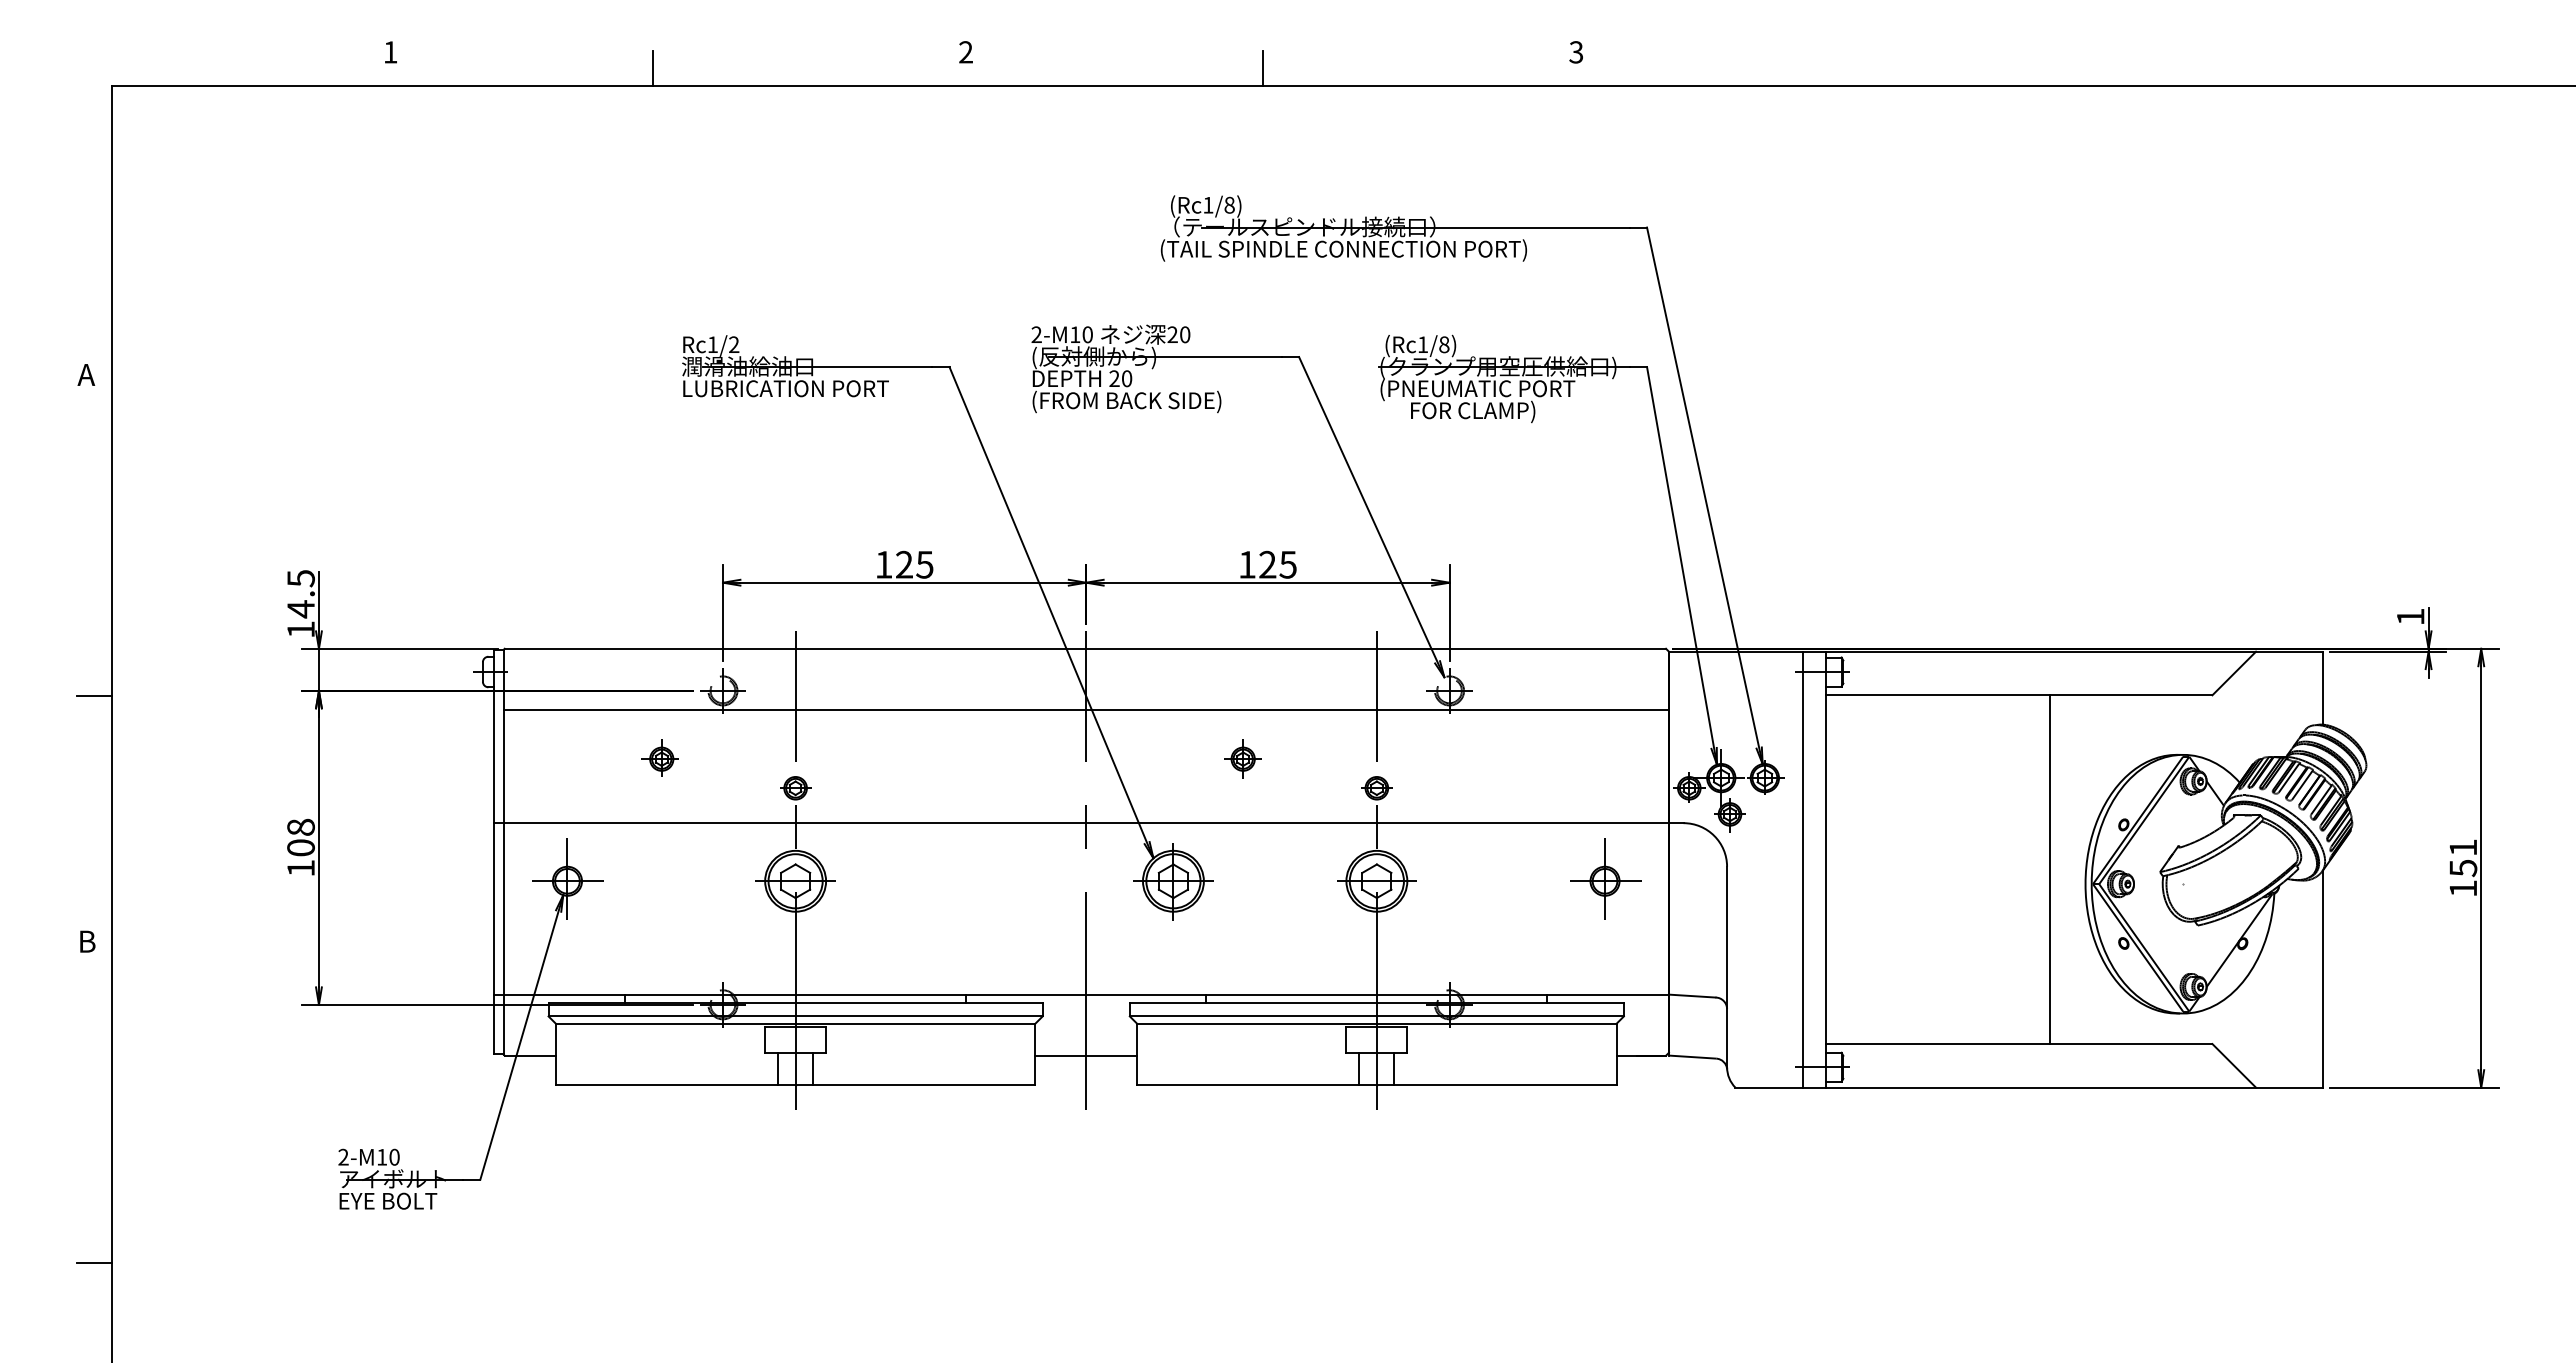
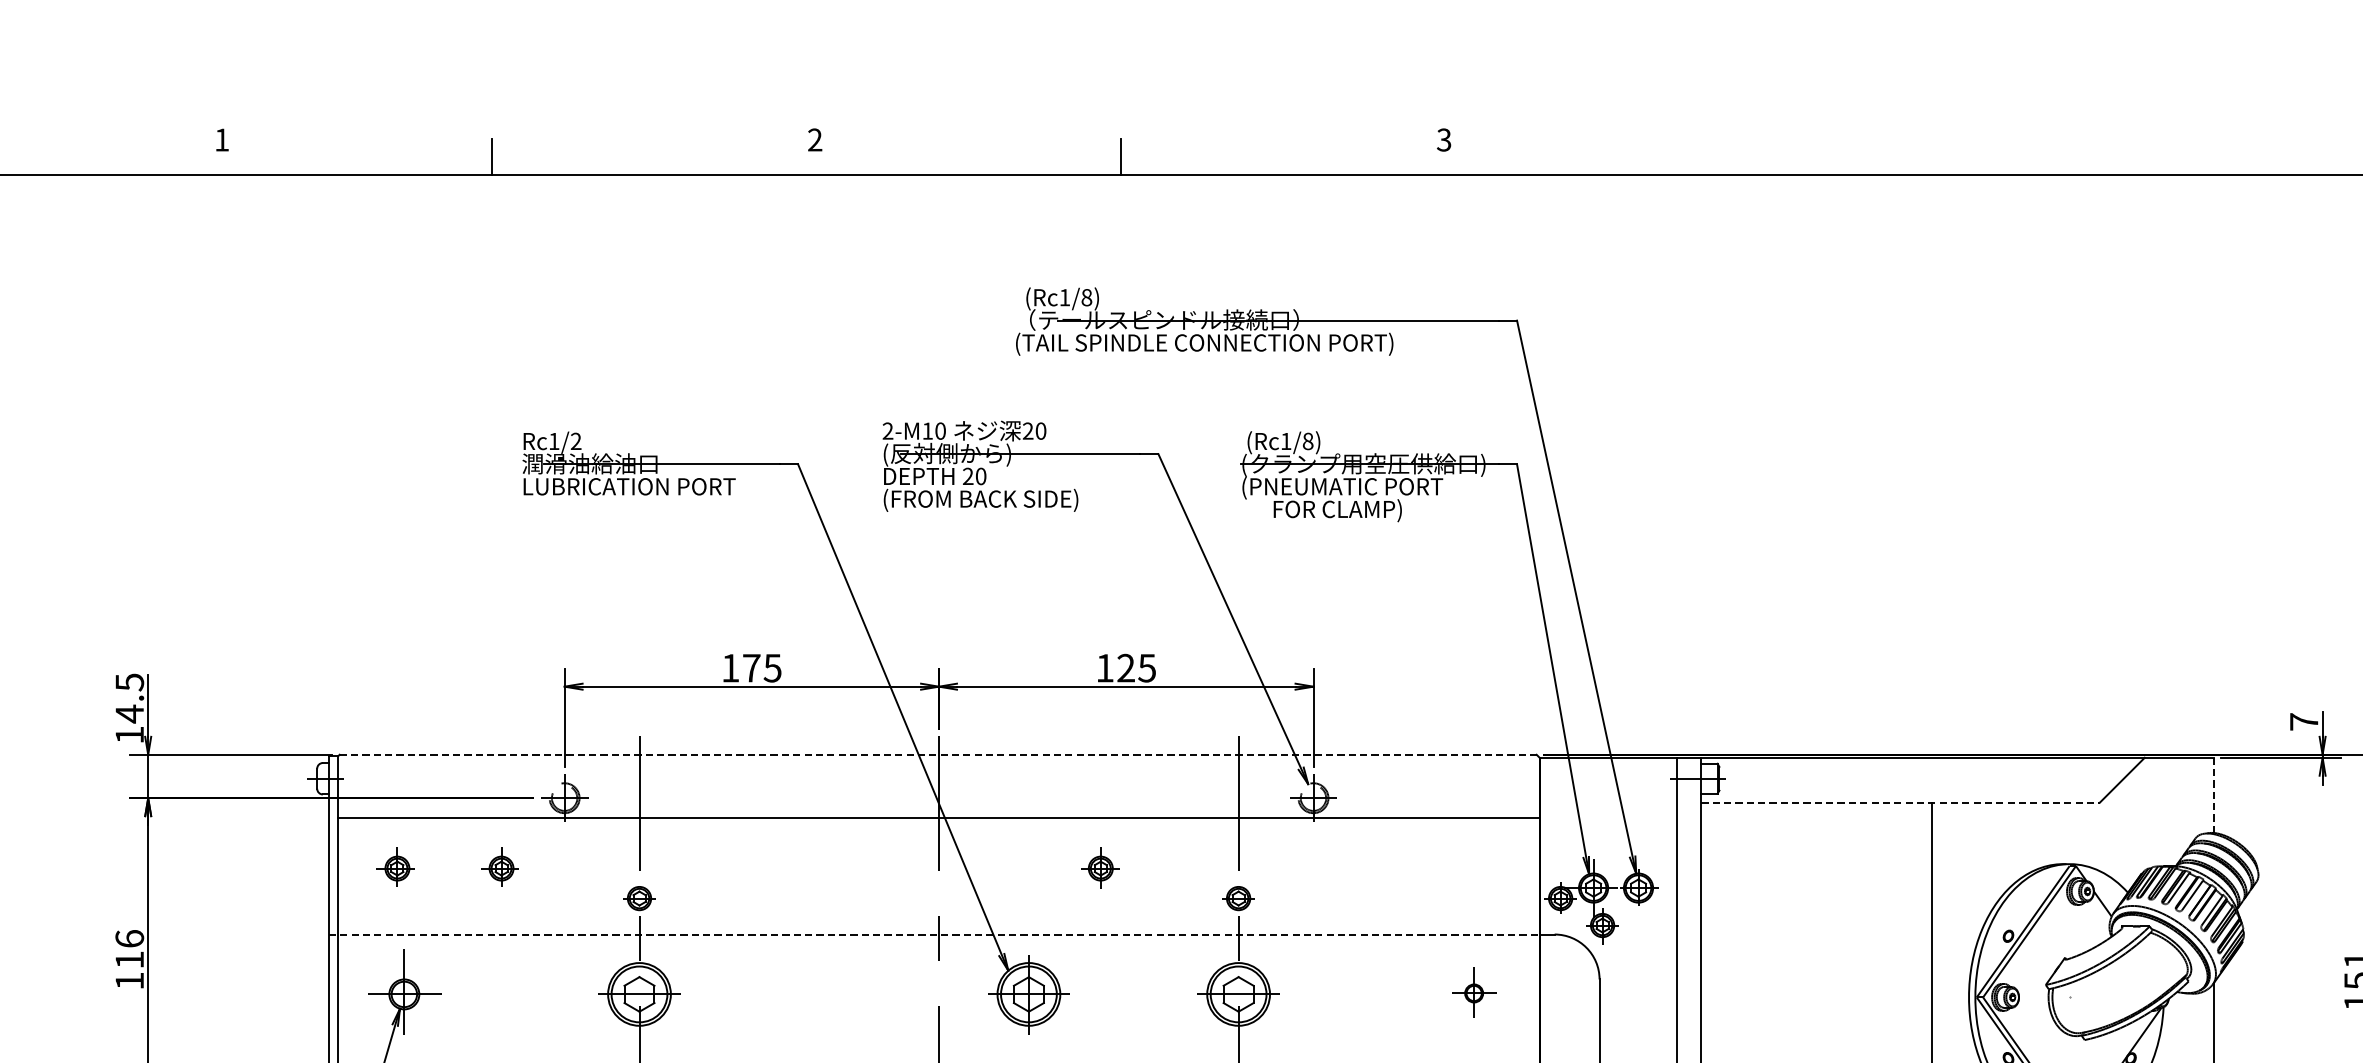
text: (904, 564) -> (751, 667), 125 -> 175
text: (2410, 616) -> (2303, 721), 1 -> 7
line: (1085, 648) -> (938, 754), solid -> dashed
line: (2322, 687) -> (2213, 794), solid -> dashed
line: (2019, 695) -> (1900, 802), solid -> dashed
part: (558, 757) -> (395, 866), added
line: (1082, 823) -> (935, 934), solid -> dashed
text: (300, 837) -> (129, 949), 108 -> 116
part: (1605, 878) -> (1474, 991), size x0.6

